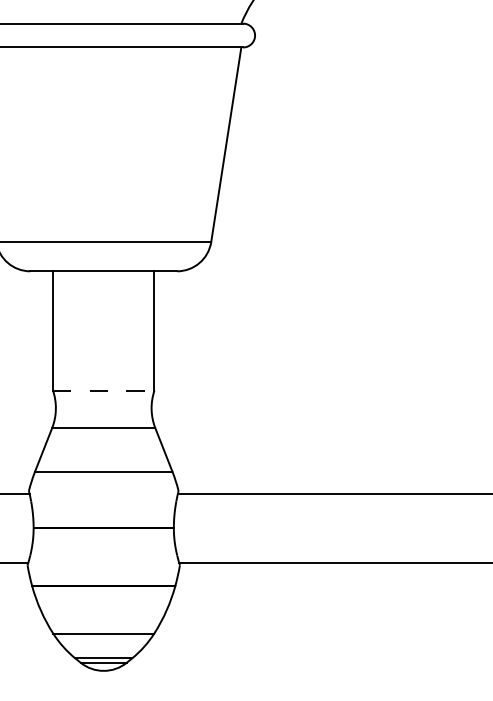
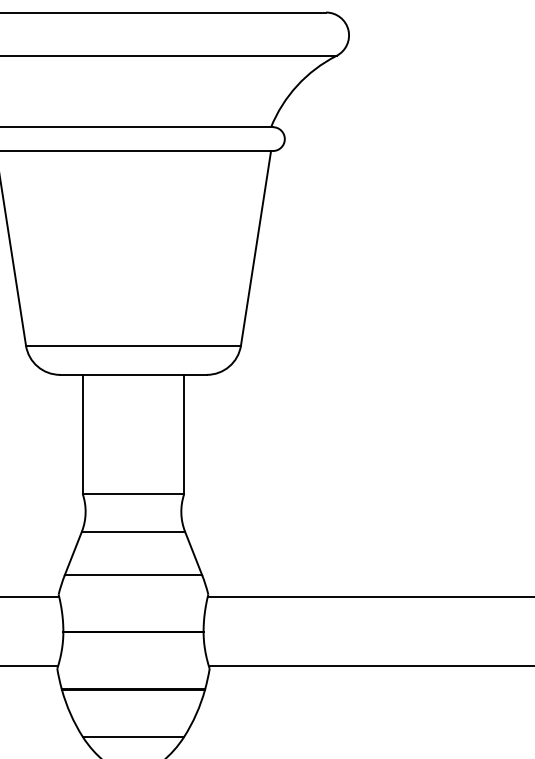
line: (103, 390) -> (133, 494), dashed -> solid

